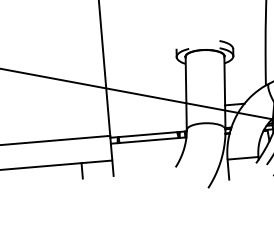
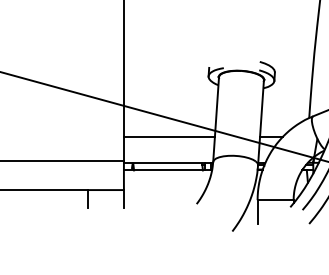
line: (146, 112) -> (168, 137), added

